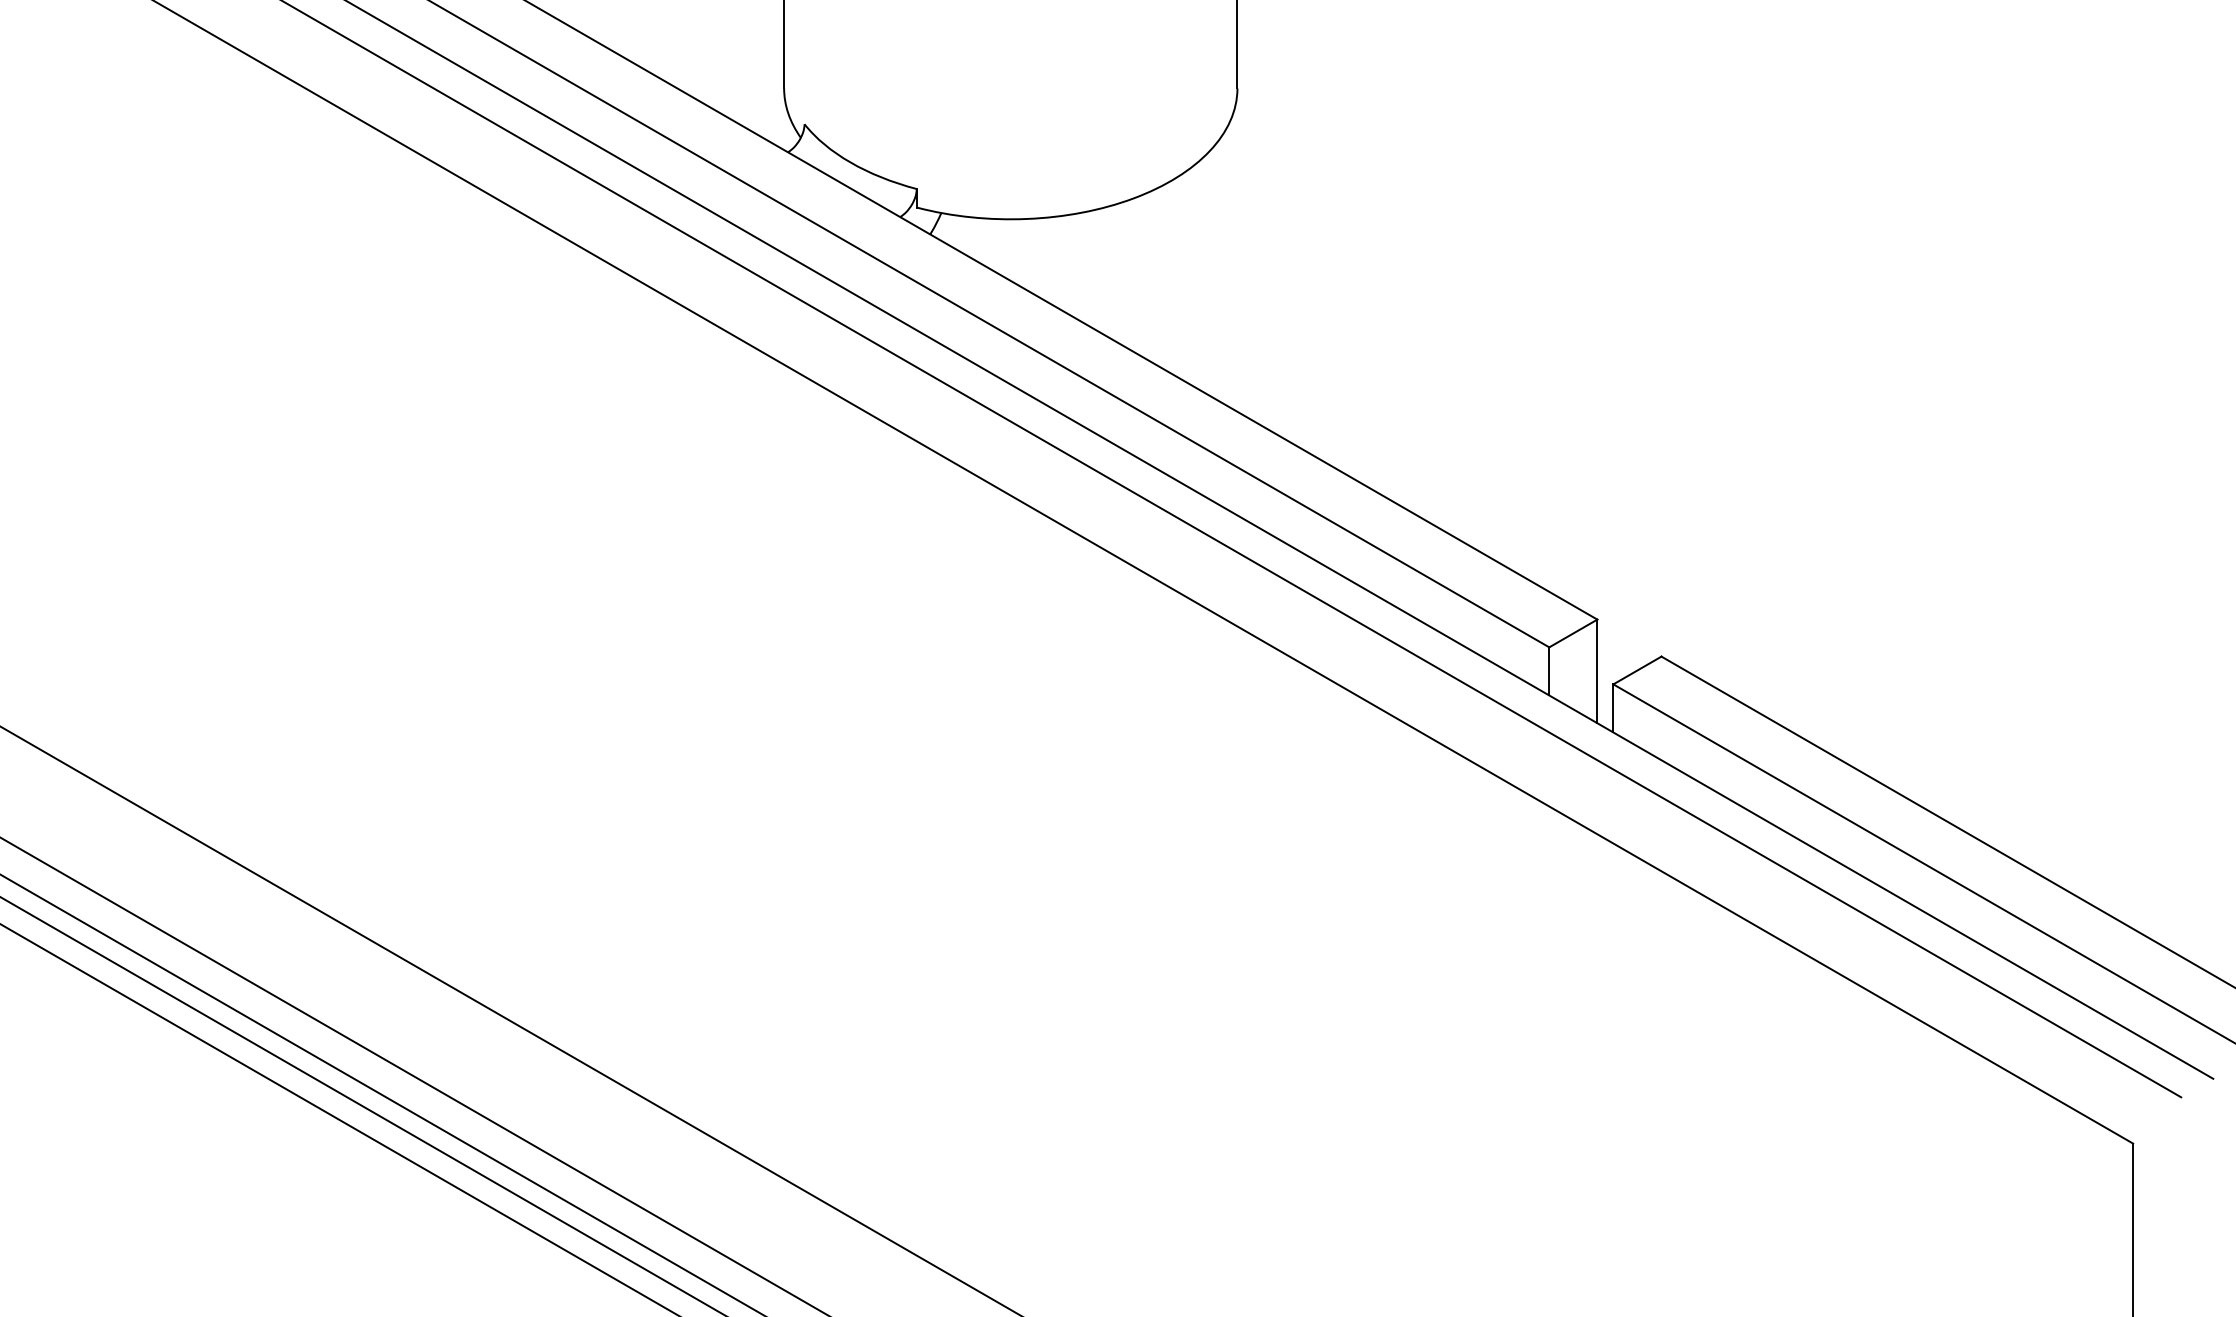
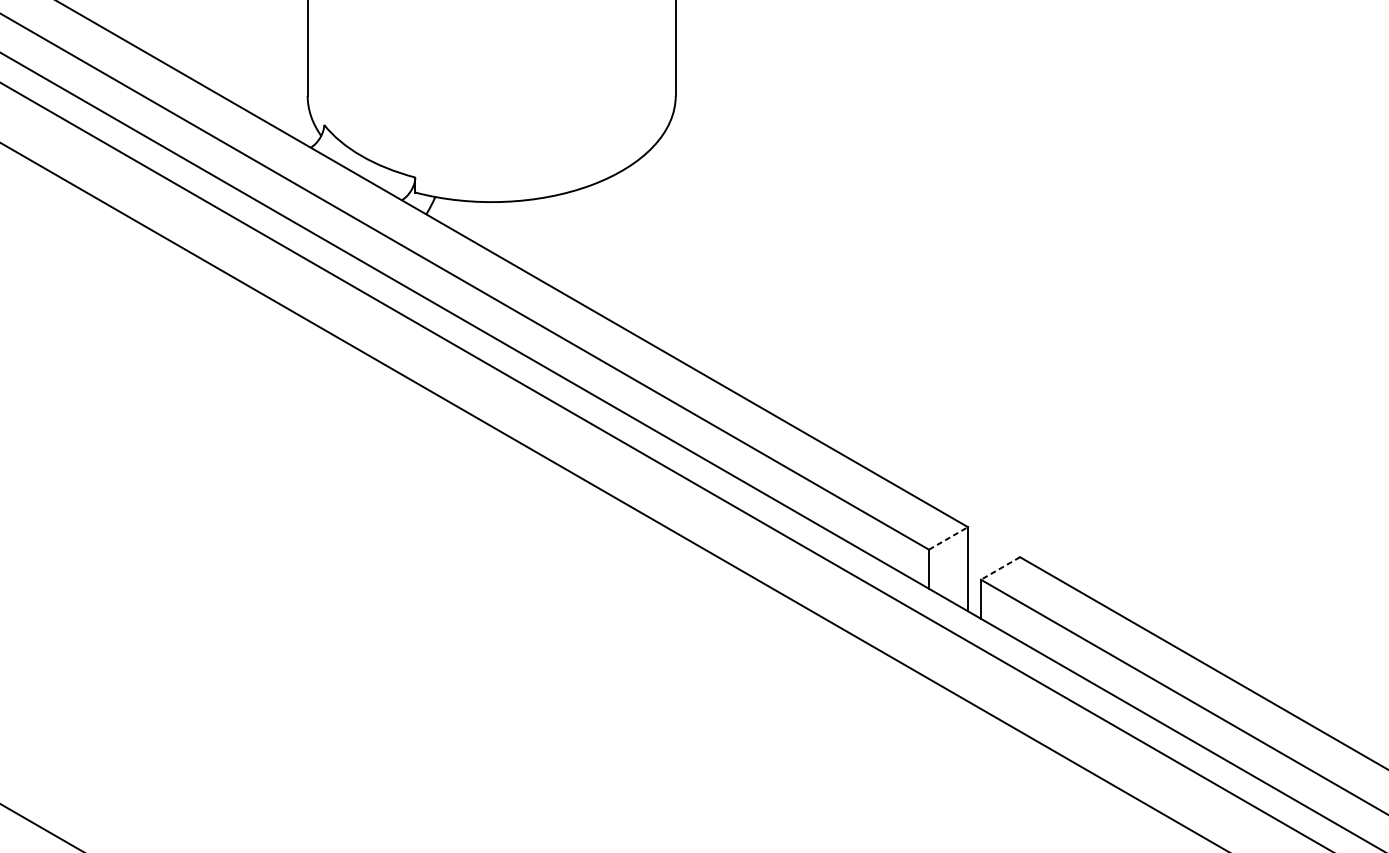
line: (1573, 633) -> (948, 538), solid -> dashed
line: (1637, 670) -> (1000, 568), solid -> dashed

